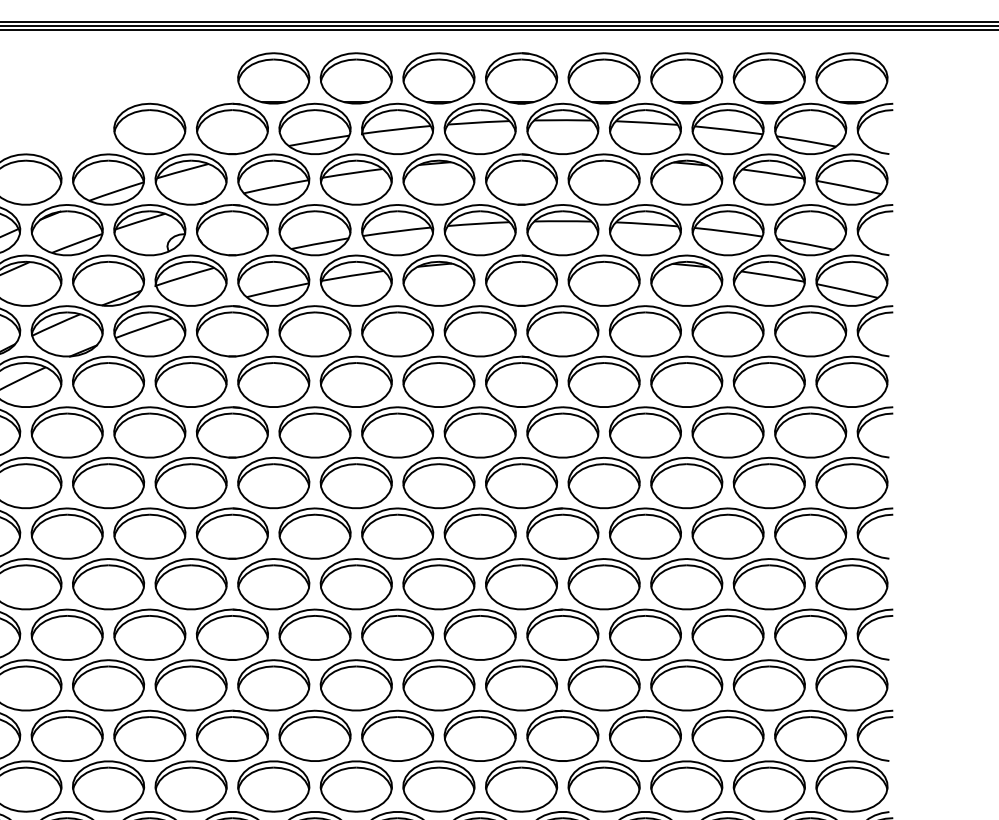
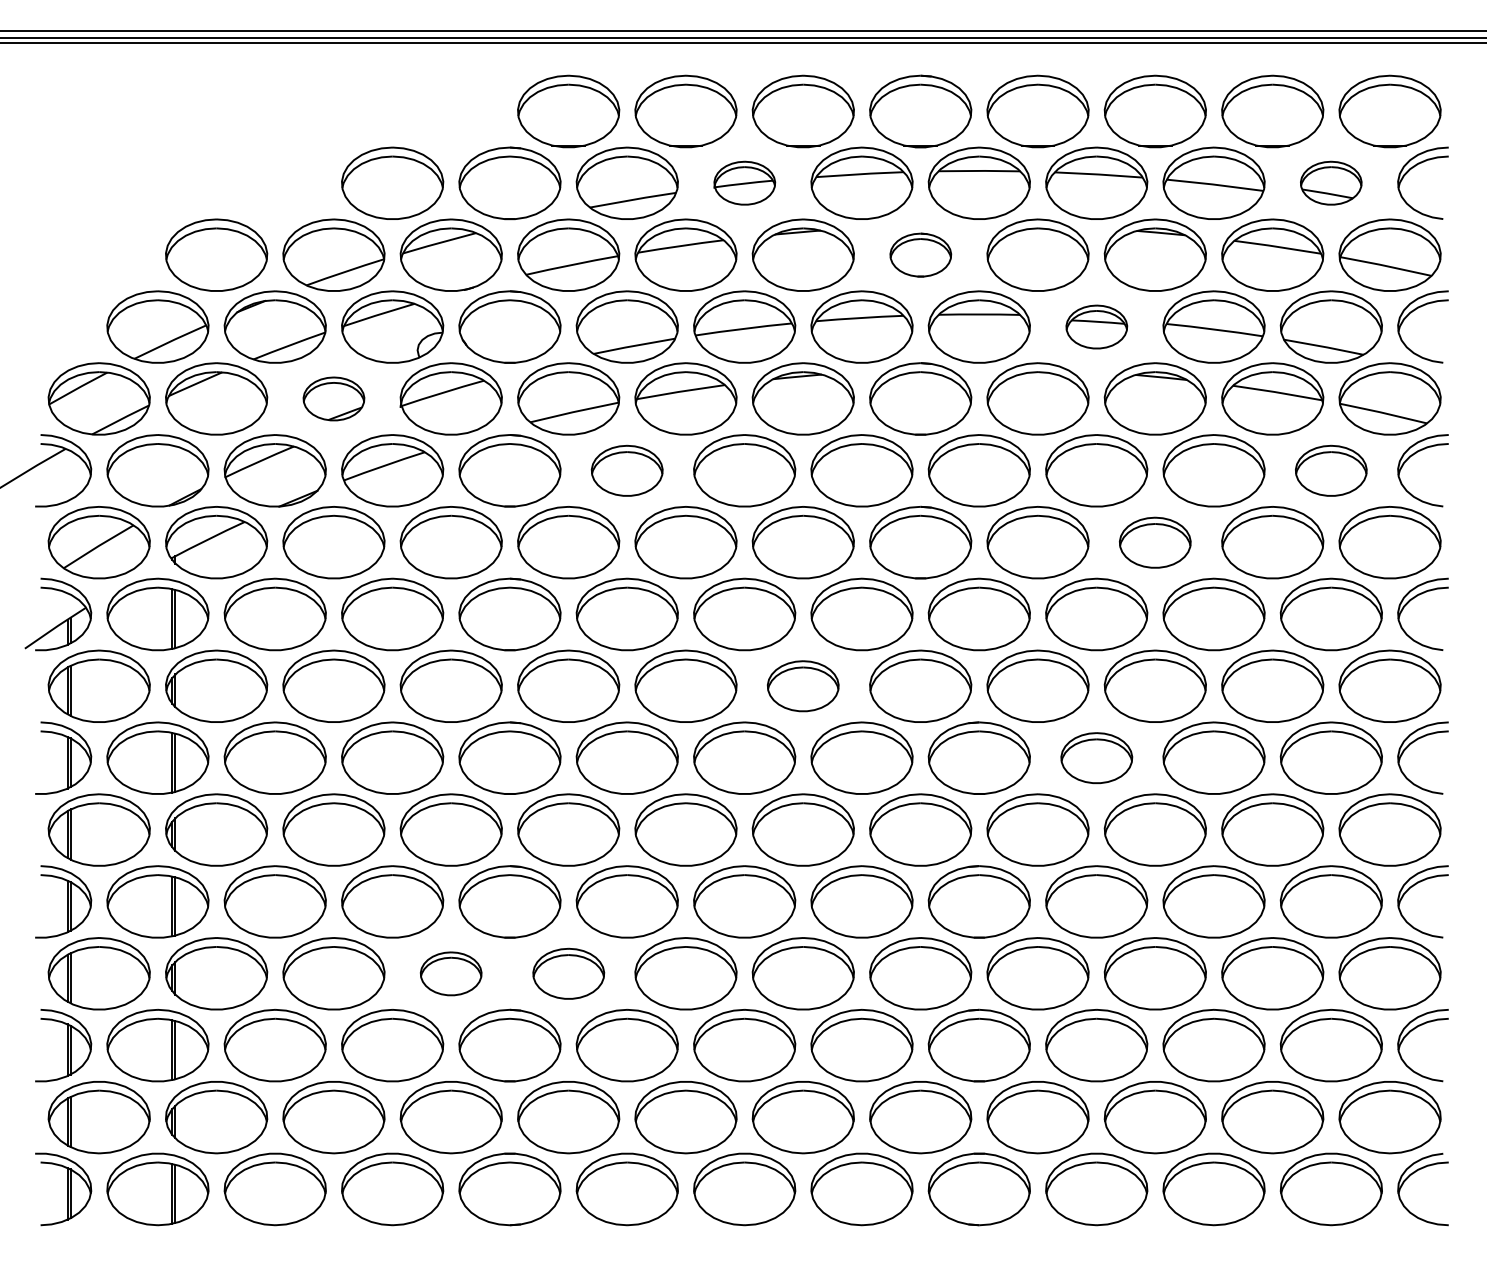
part: (397, 128) -> (744, 182), size x0.6
part: (810, 128) -> (1330, 182), size x0.6
part: (521, 179) -> (920, 254), size x0.6
part: (645, 229) -> (1096, 326), size x0.6
part: (108, 280) -> (333, 398), size x0.6
part: (314, 331) -> (626, 470), size x0.7
part: (810, 331) -> (1330, 470), size x0.7
part: (686, 381) -> (1154, 542), size x0.7
part: (438, 482) -> (802, 685), size x0.7
part: (645, 533) -> (1096, 757), size x0.7
part: (190, 685) -> (450, 973), size x0.6
part: (273, 685) -> (568, 973), size x0.7

